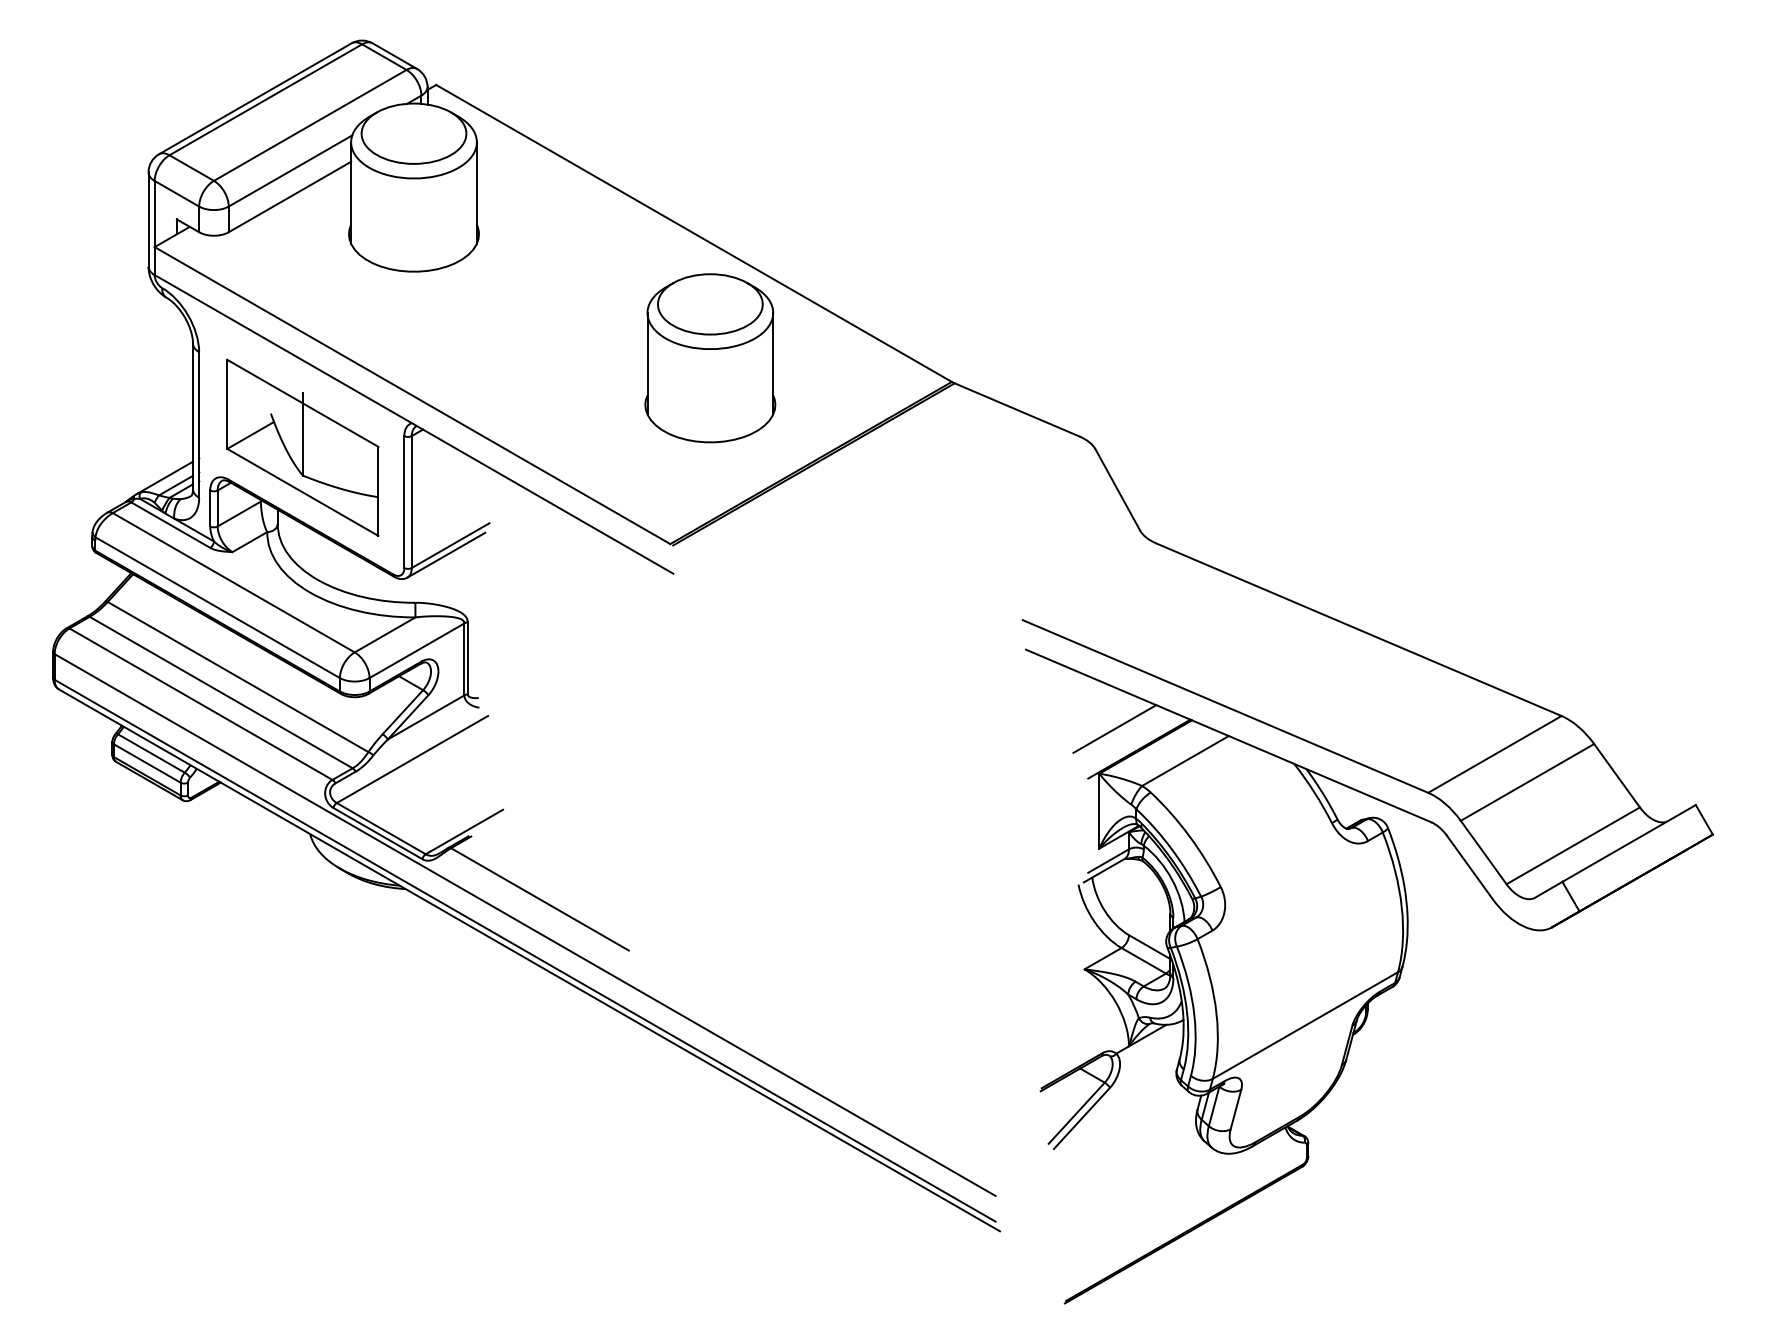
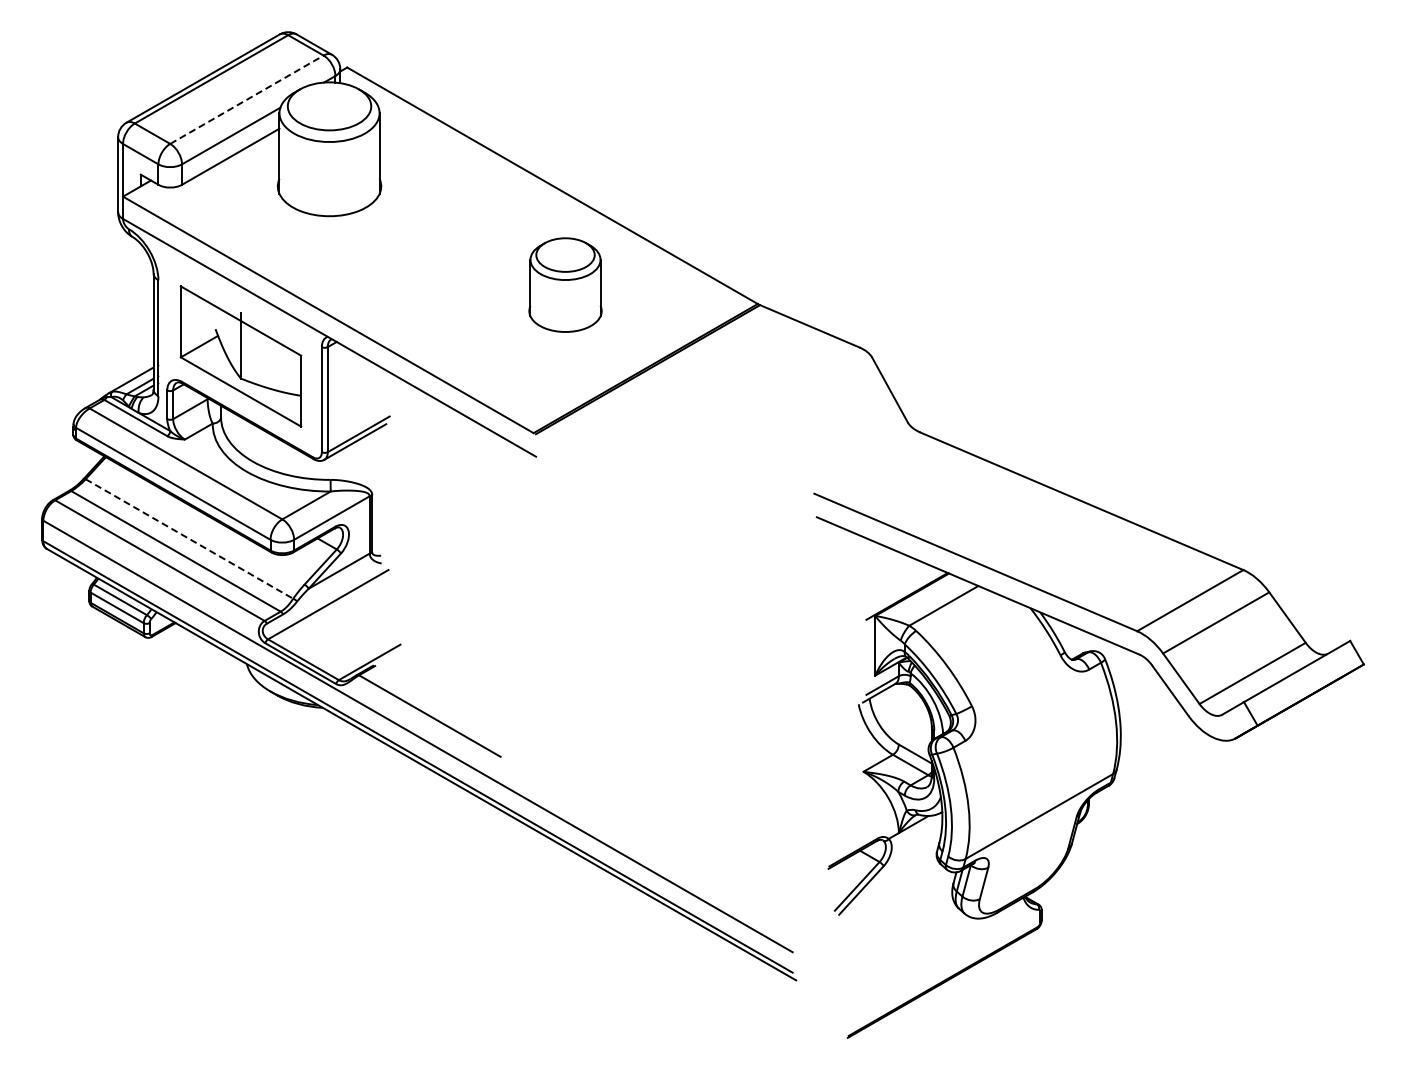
line: (309, 125) -> (246, 99), solid -> dashed
part: (710, 357) -> (565, 284), size x0.7
line: (238, 677) -> (189, 539), solid -> dashed
line: (1114, 729) -> (887, 580), removed

